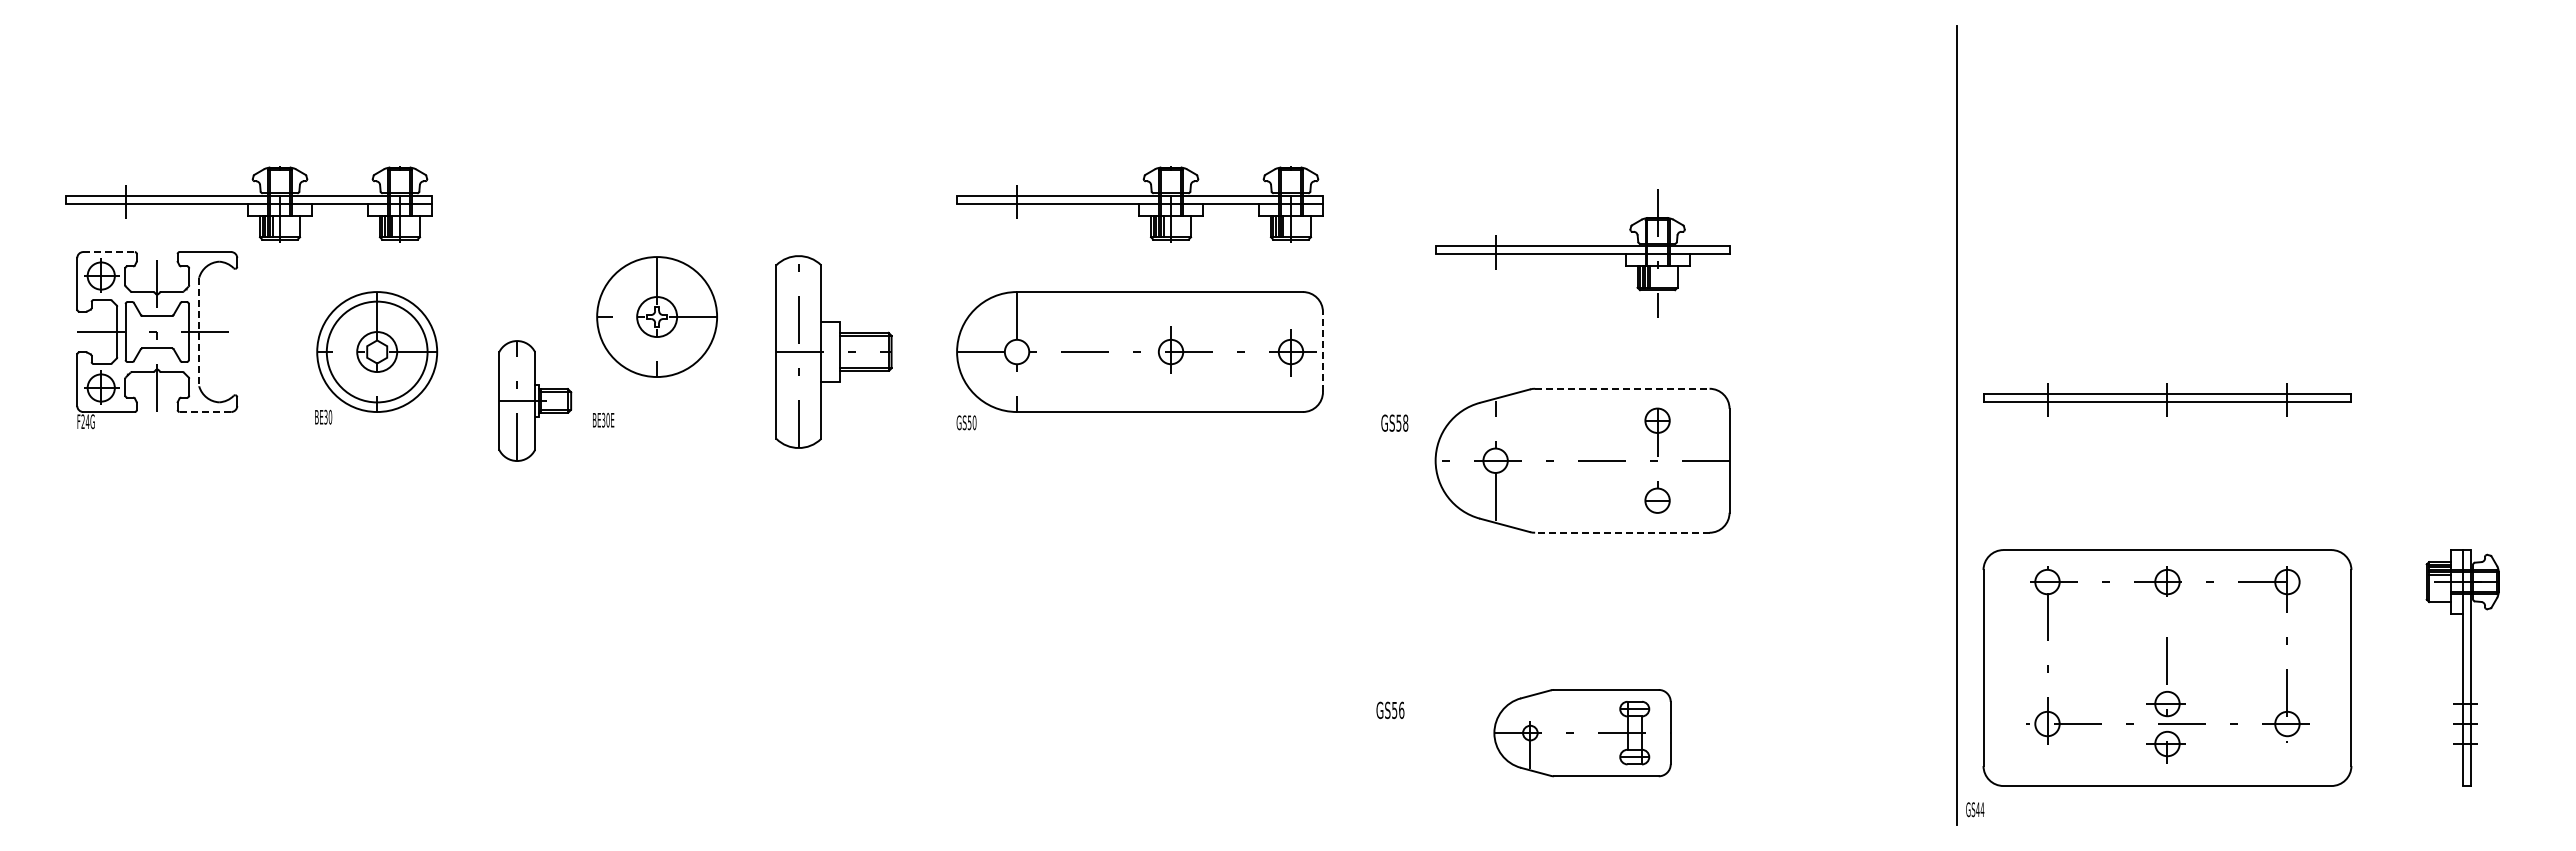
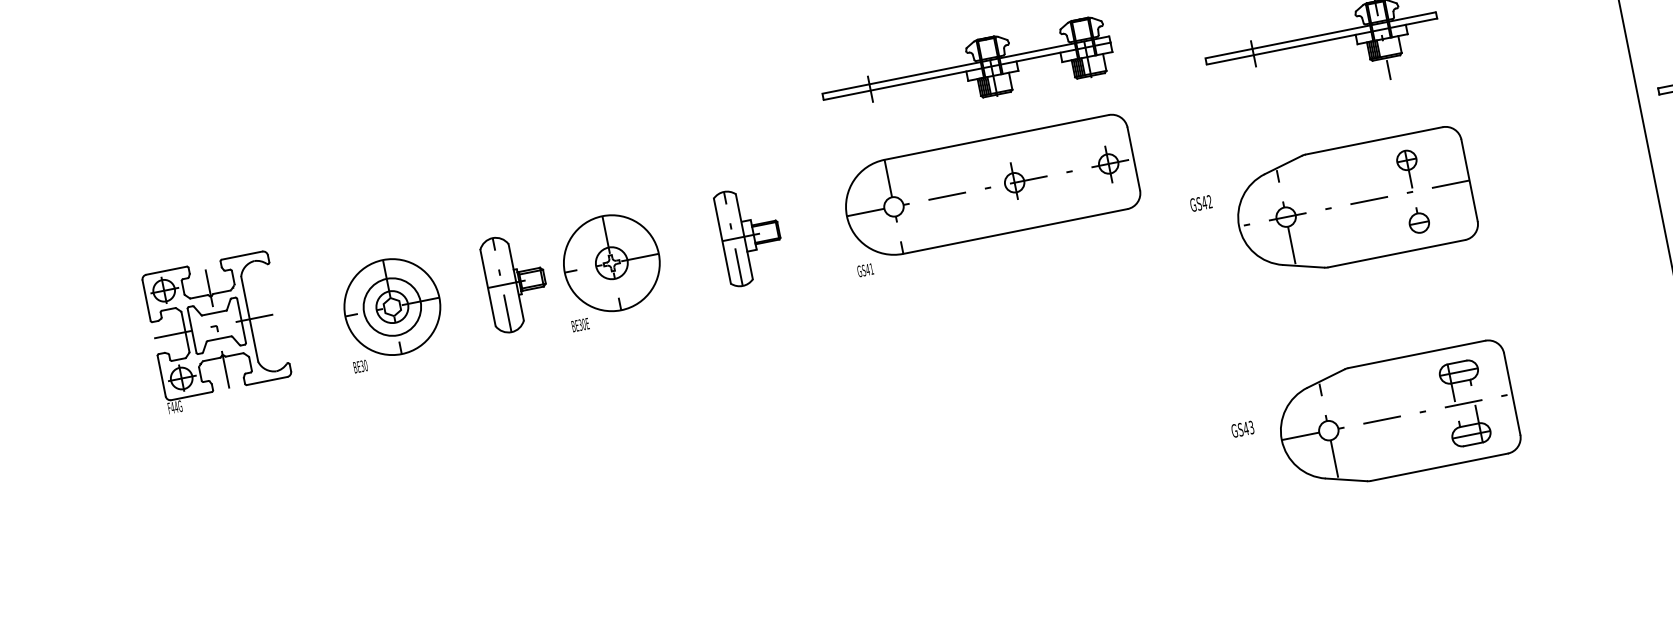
part: (248, 204) -> (268, 211), removed
line: (109, 252) -> (166, 271), dashed -> solid
part: (656, 316) -> (611, 262), moved
line: (199, 332) -> (250, 319), dashed -> solid
part: (834, 351) -> (750, 235), size x0.62
circle: (377, 352) -> (392, 307), size x0.71
line: (1322, 352) -> (1133, 159), dashed -> solid
line: (1622, 388) -> (1374, 140), dashed -> solid
part: (535, 400) -> (516, 281), moved
line: (205, 412) -> (267, 381), dashed -> solid
text: (82, 421) -> (172, 407), F24G -> F44G
text: (971, 422) -> (869, 269), GS50 -> GS41
text: (1402, 422) -> (1207, 201), GS58 -> GS42
line: (1621, 532) -> (1396, 253), dashed -> solid
text: (1397, 710) -> (1248, 428), GS56 -> GS43
part: (1582, 732) -> (1396, 416), size x1.67

